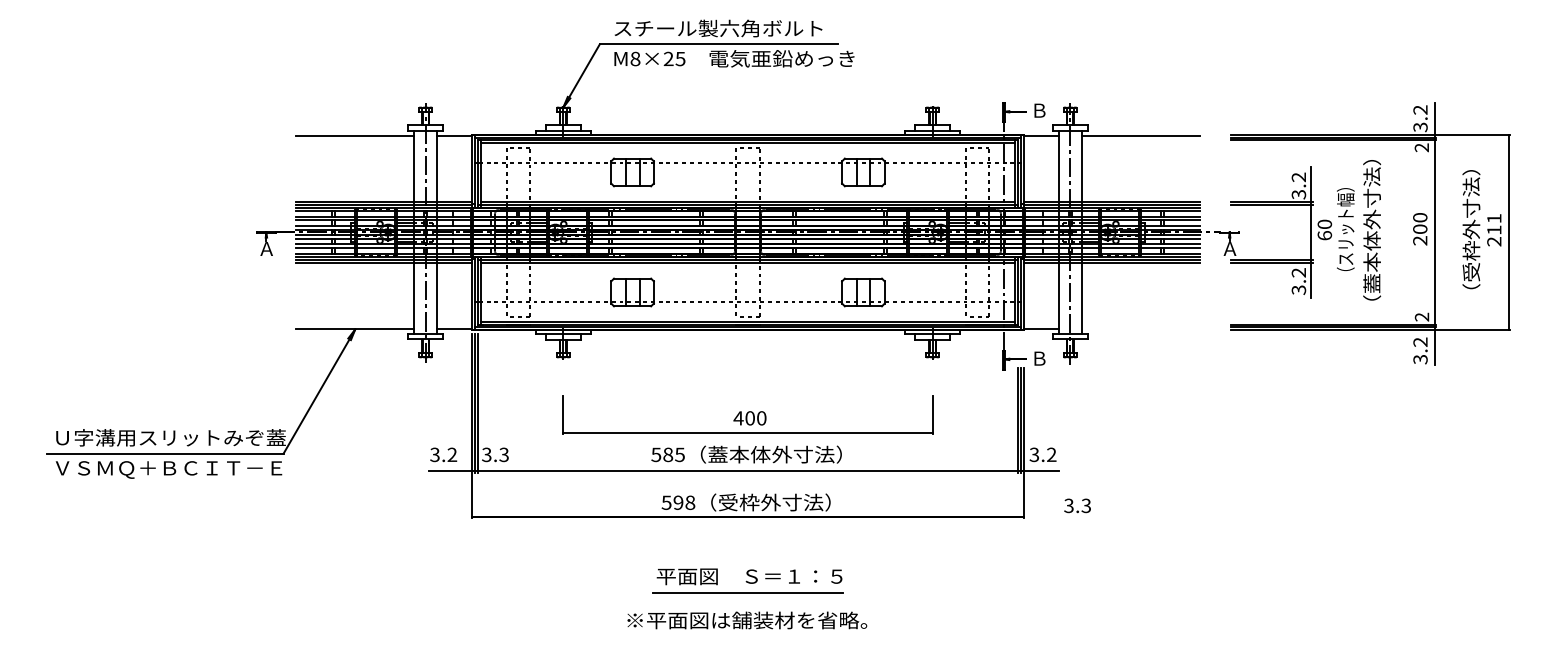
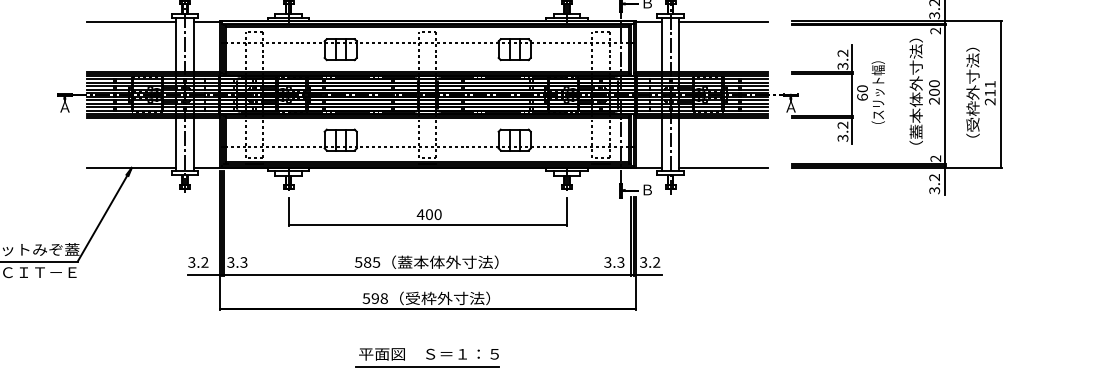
text: (1372, 230) -> (916, 91), moved
line: (1140, 329) -> (723, 167), added
part: (747, 414) -> (427, 211), moved
text: (1077, 505) -> (614, 262), moved

